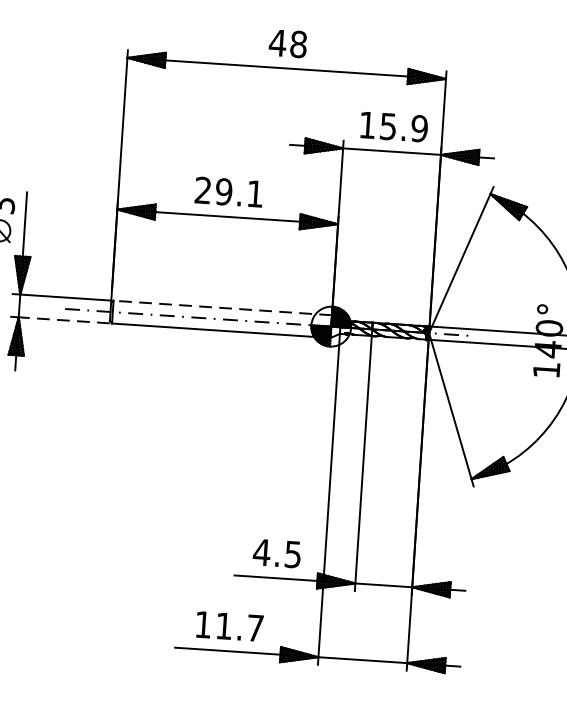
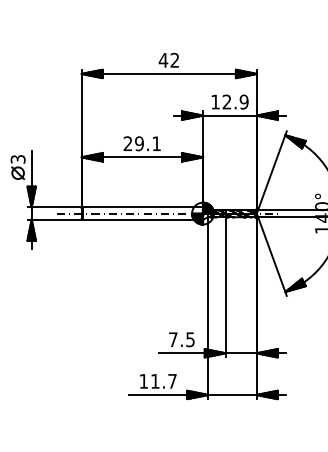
text: (297, 44) -> (174, 60), 48 -> 42
text: (387, 125) -> (226, 101), 15.9 -> 12.9
line: (221, 308) -> (142, 207), dashed -> solid
line: (63, 319) -> (56, 219), dashed -> solid
text: (260, 551) -> (172, 339), 4.5 -> 7.5

